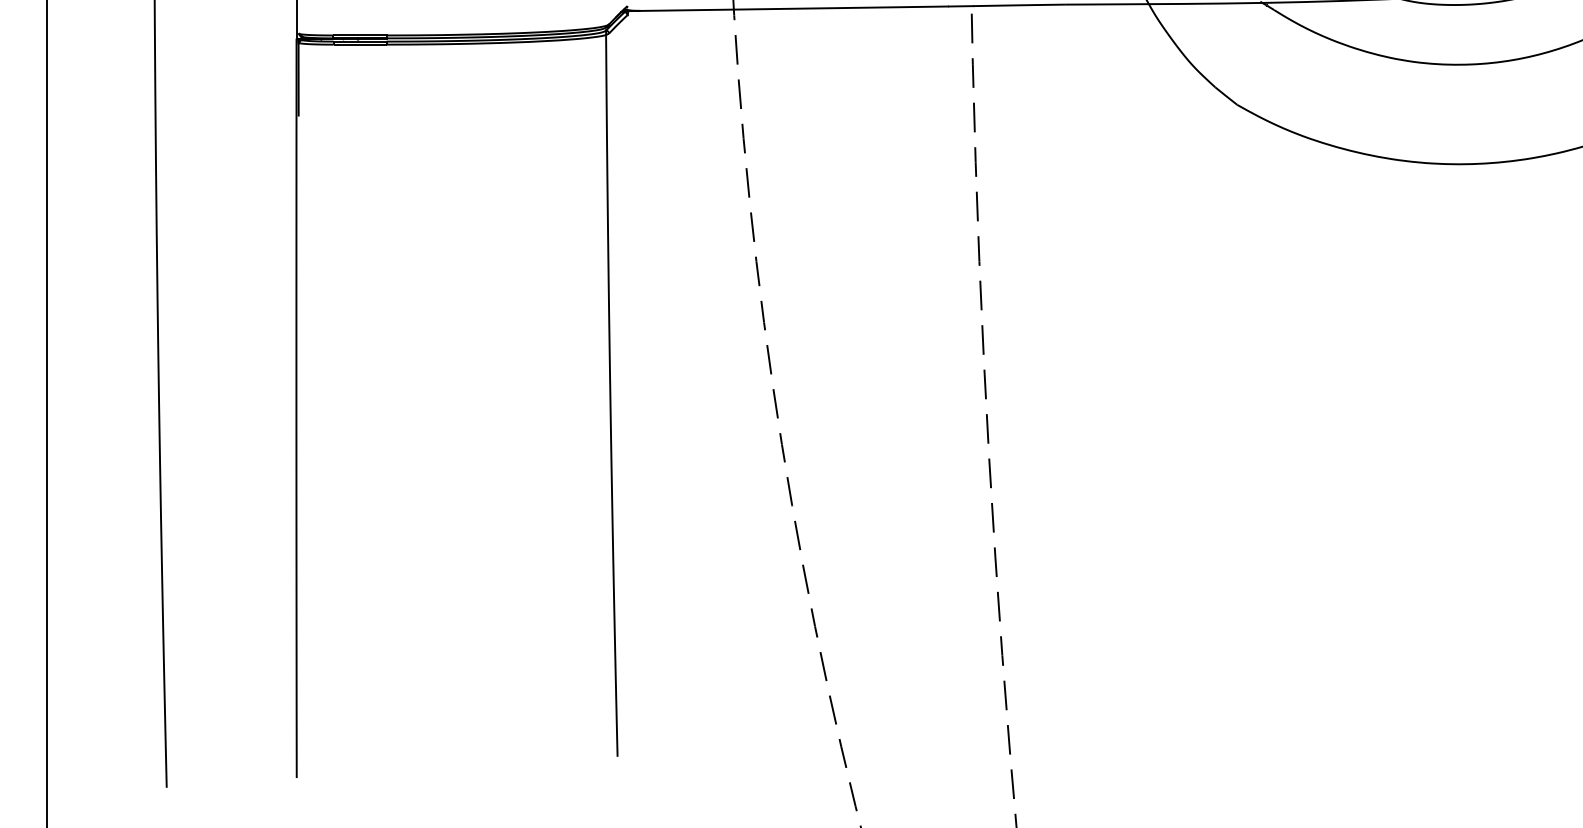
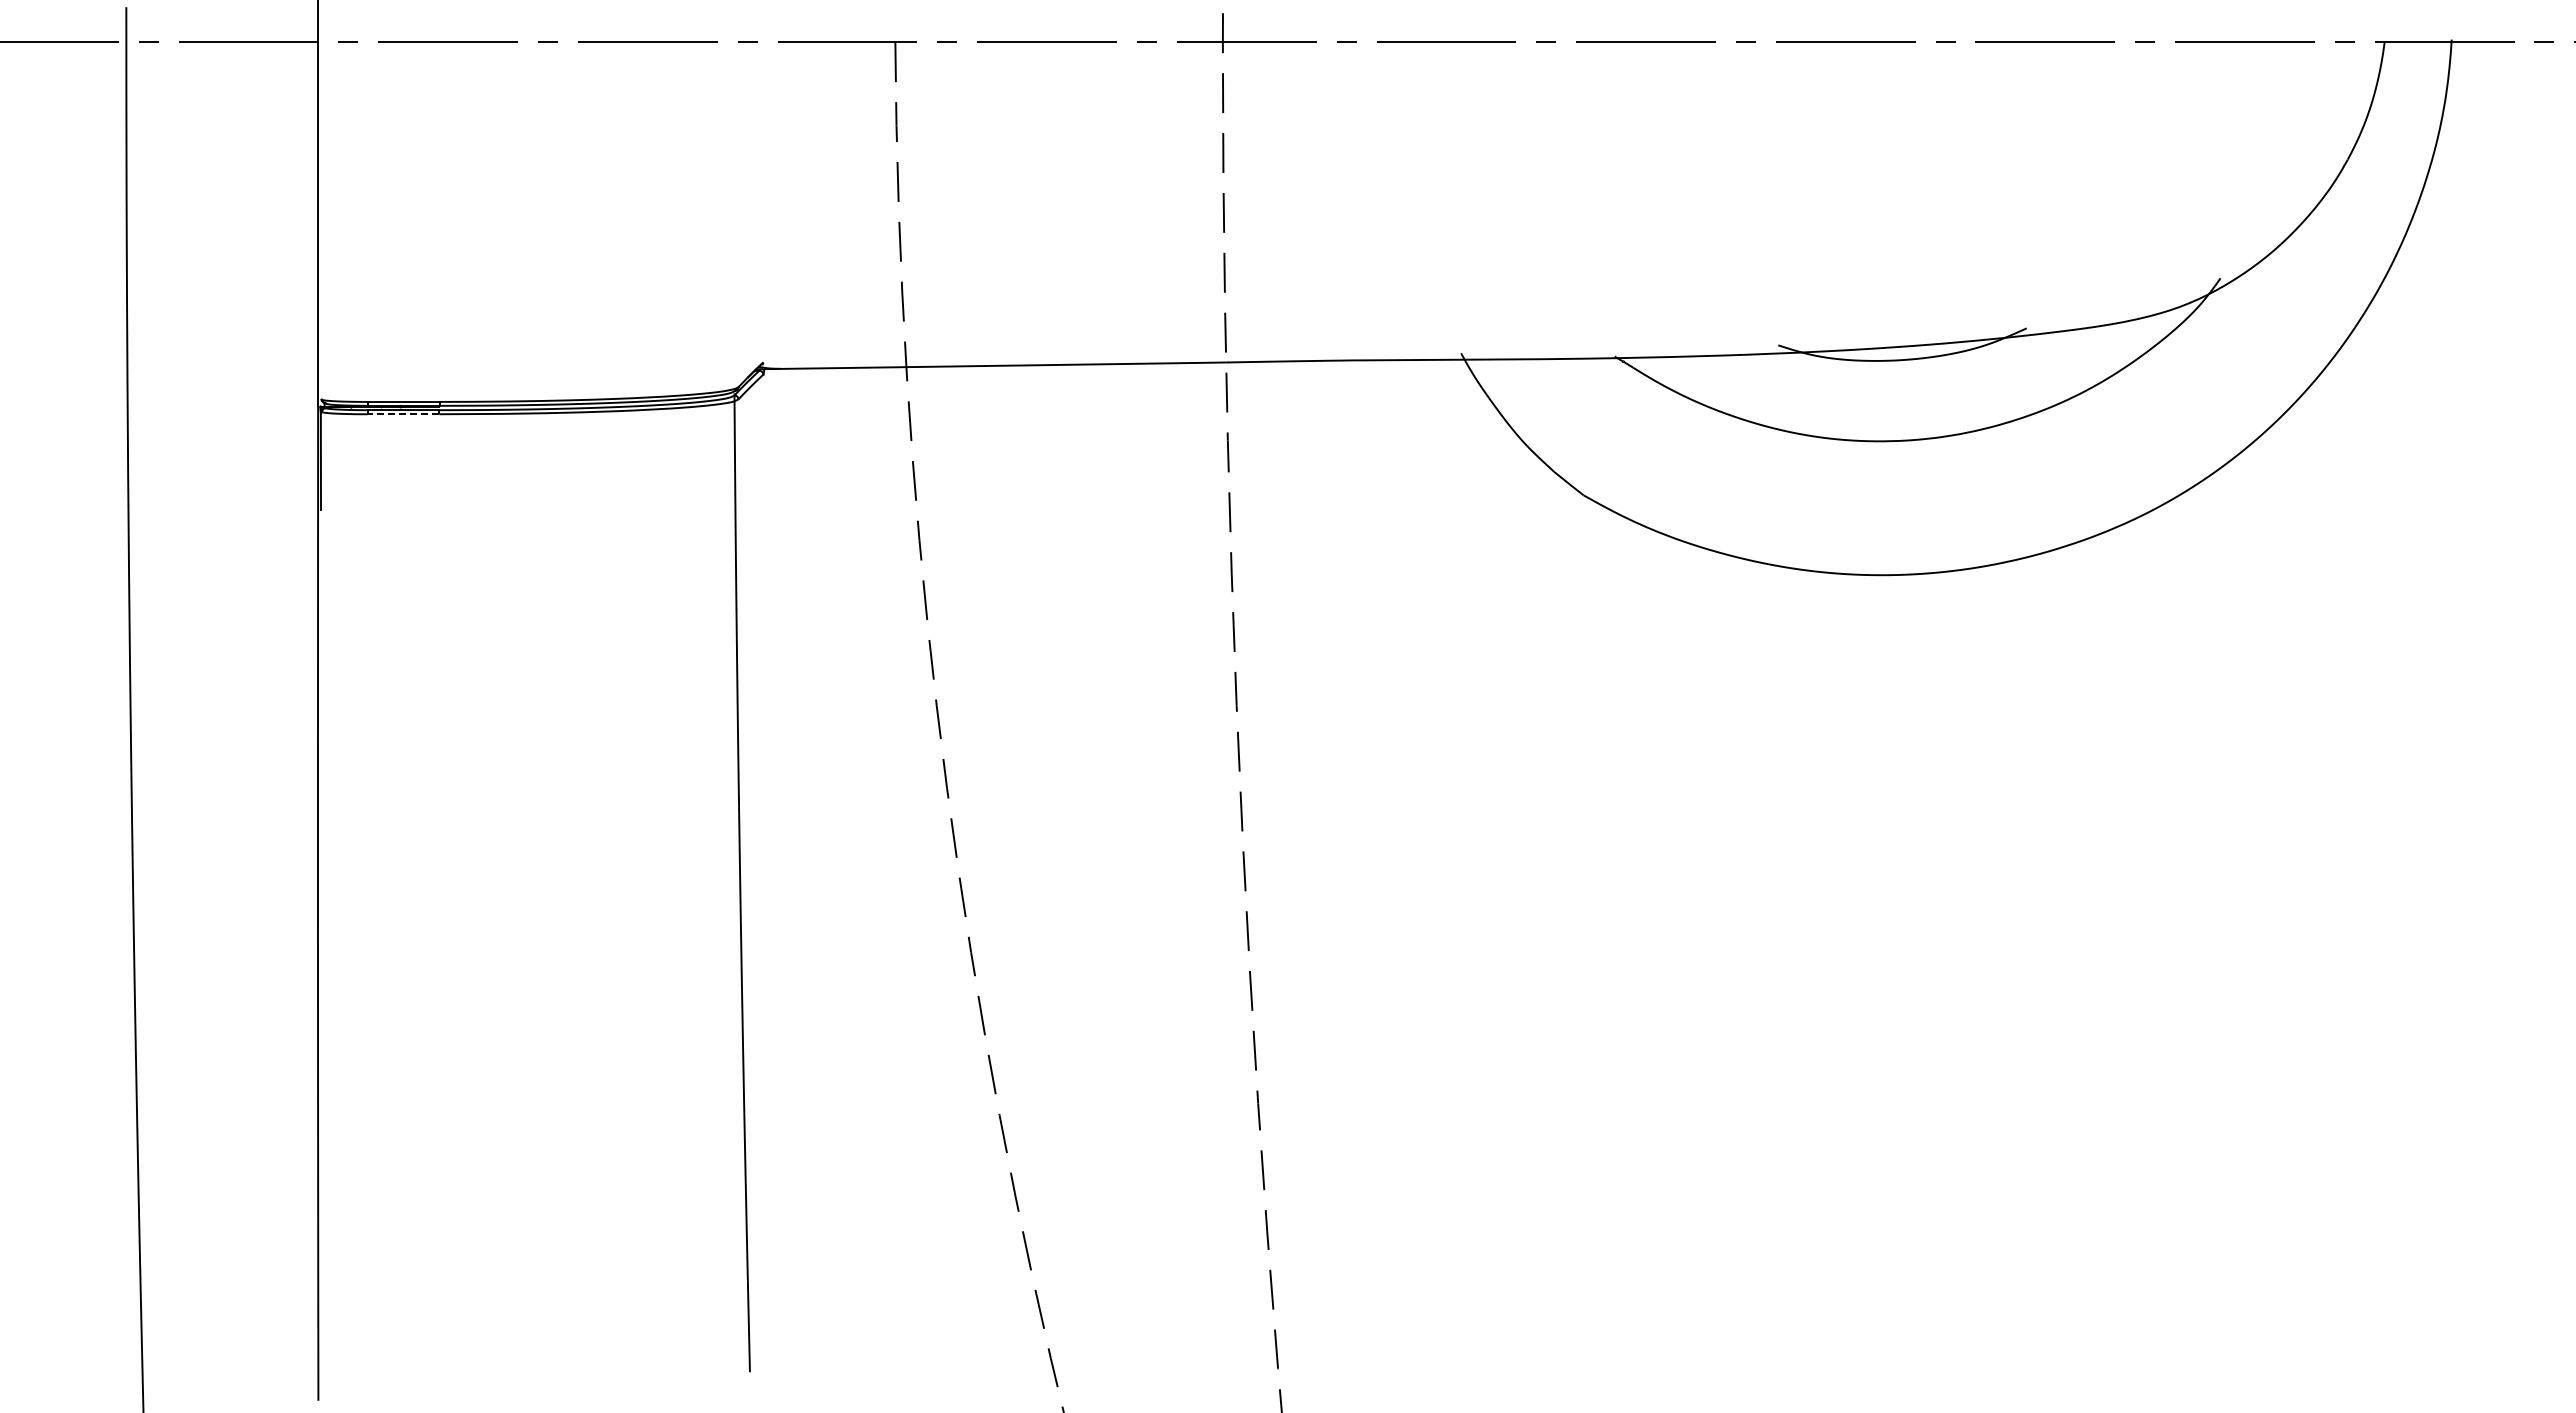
line: (360, 44) -> (403, 414), solid -> dashed

